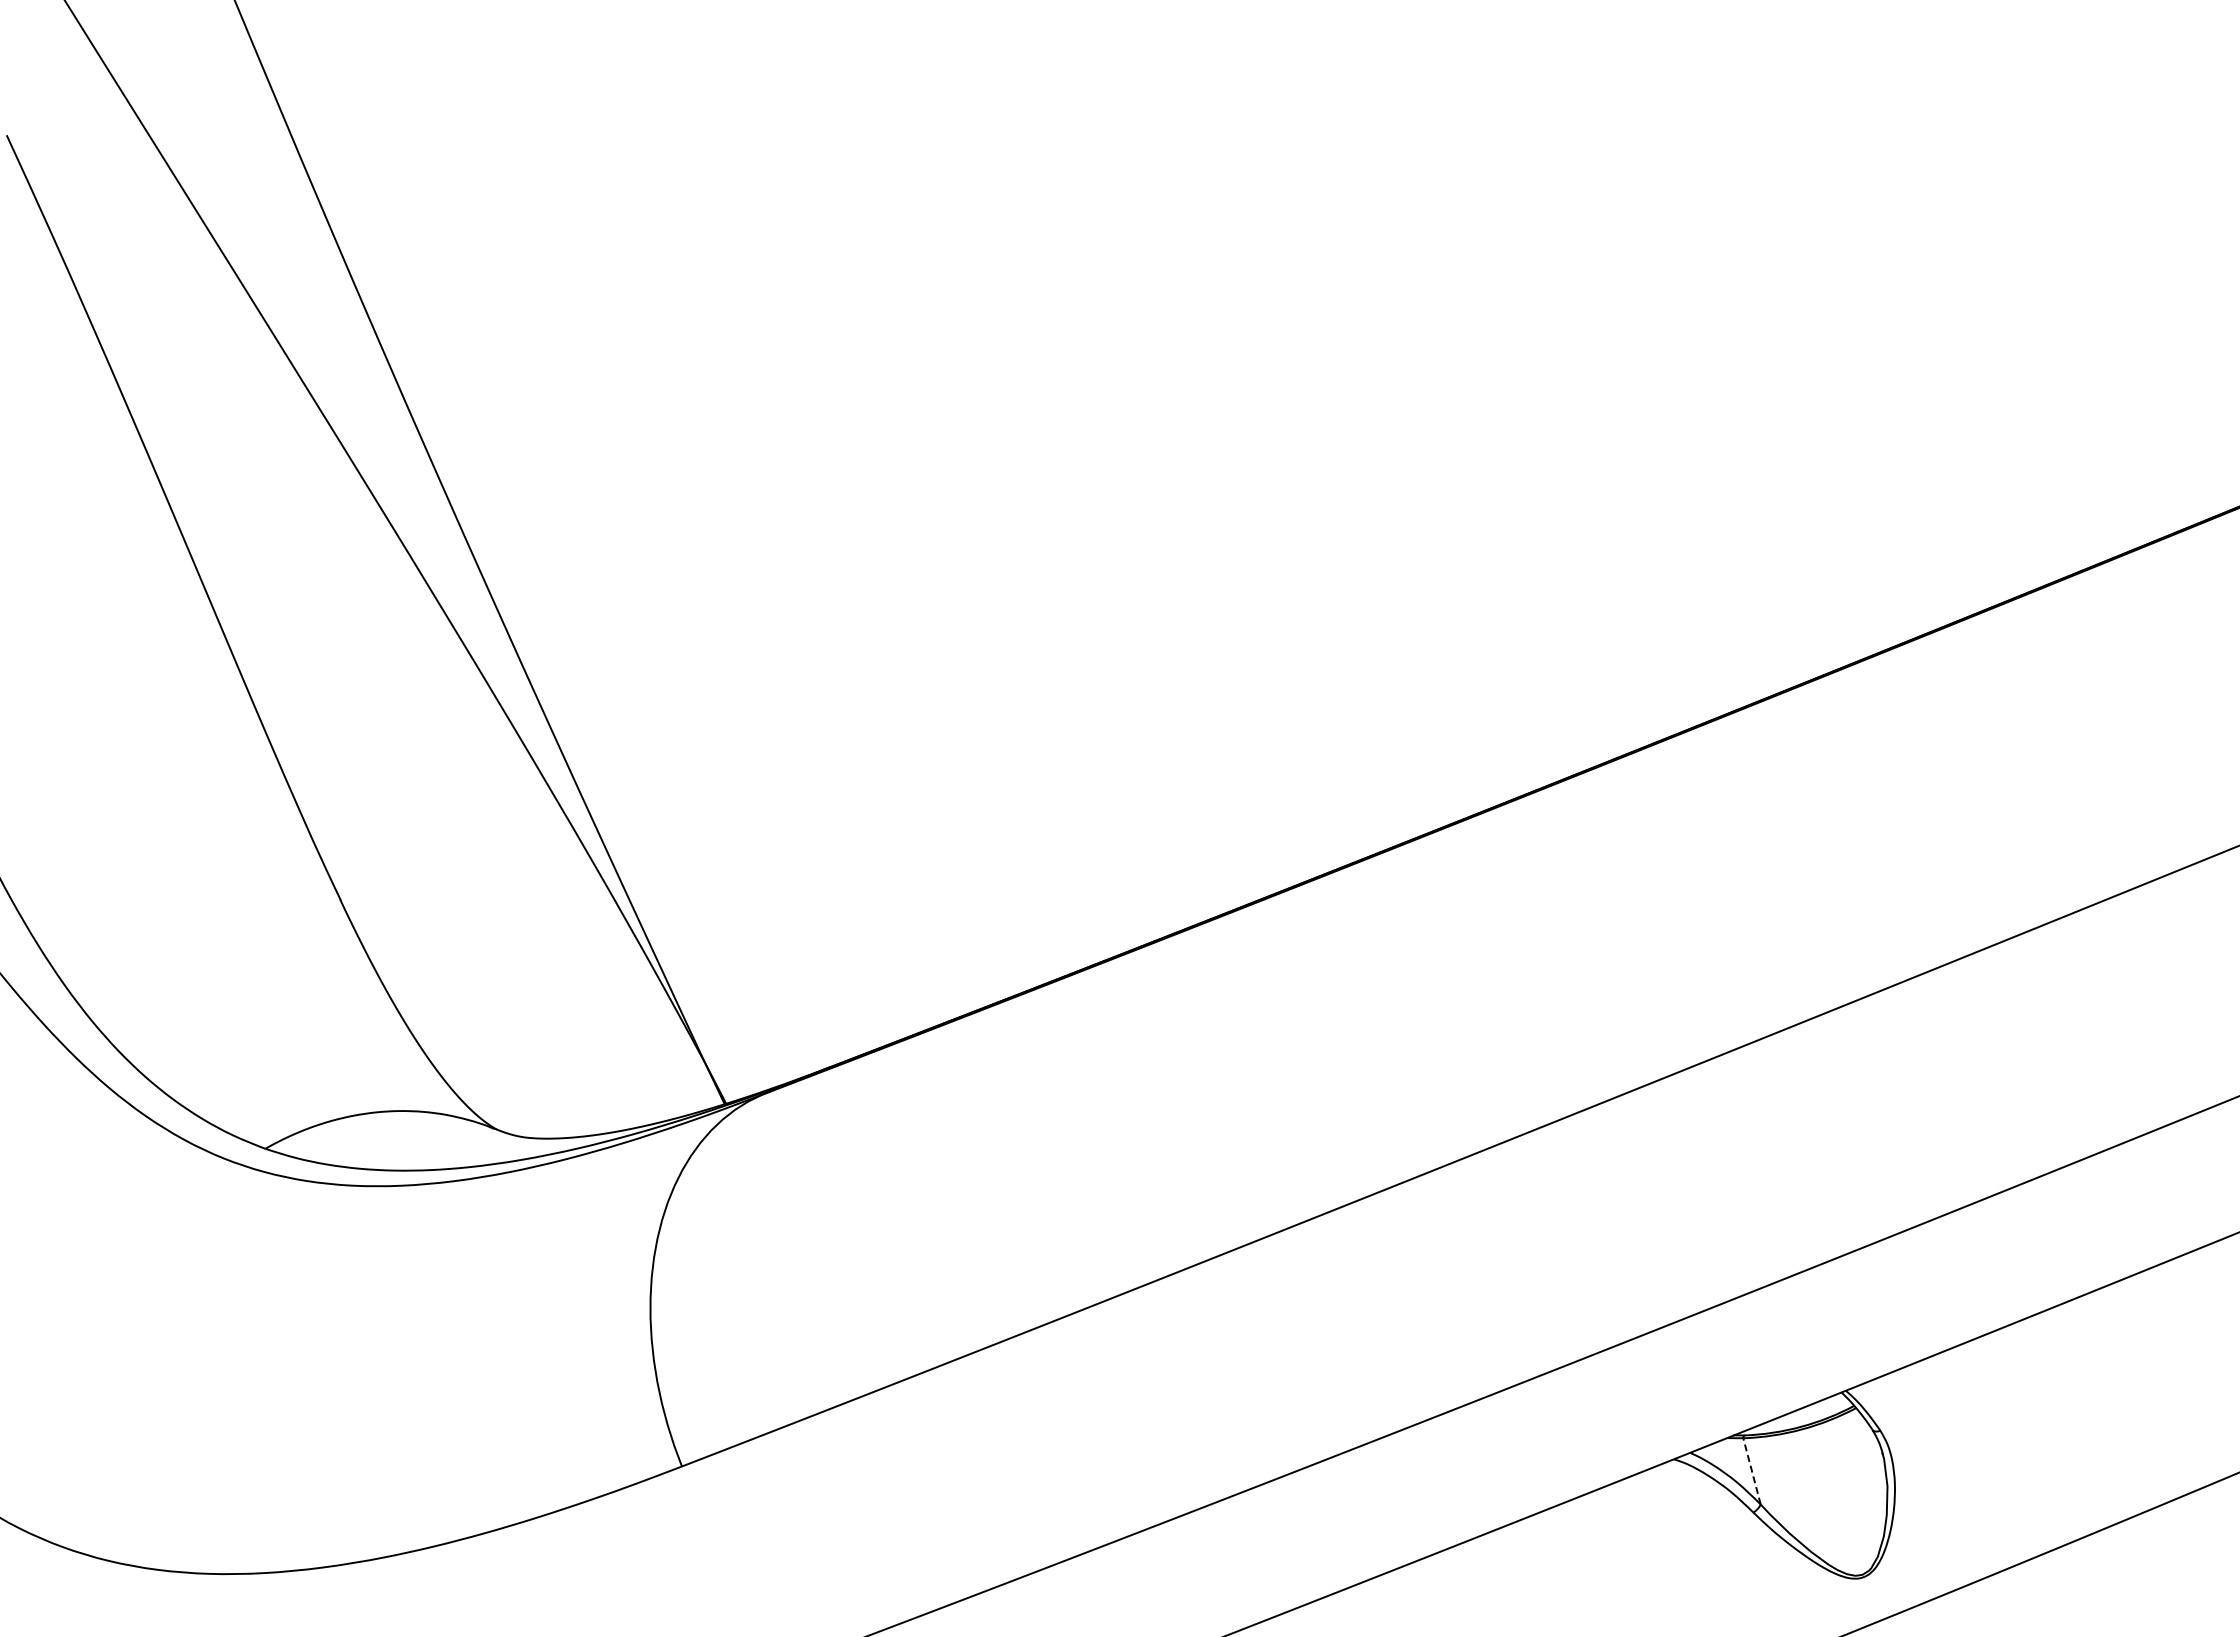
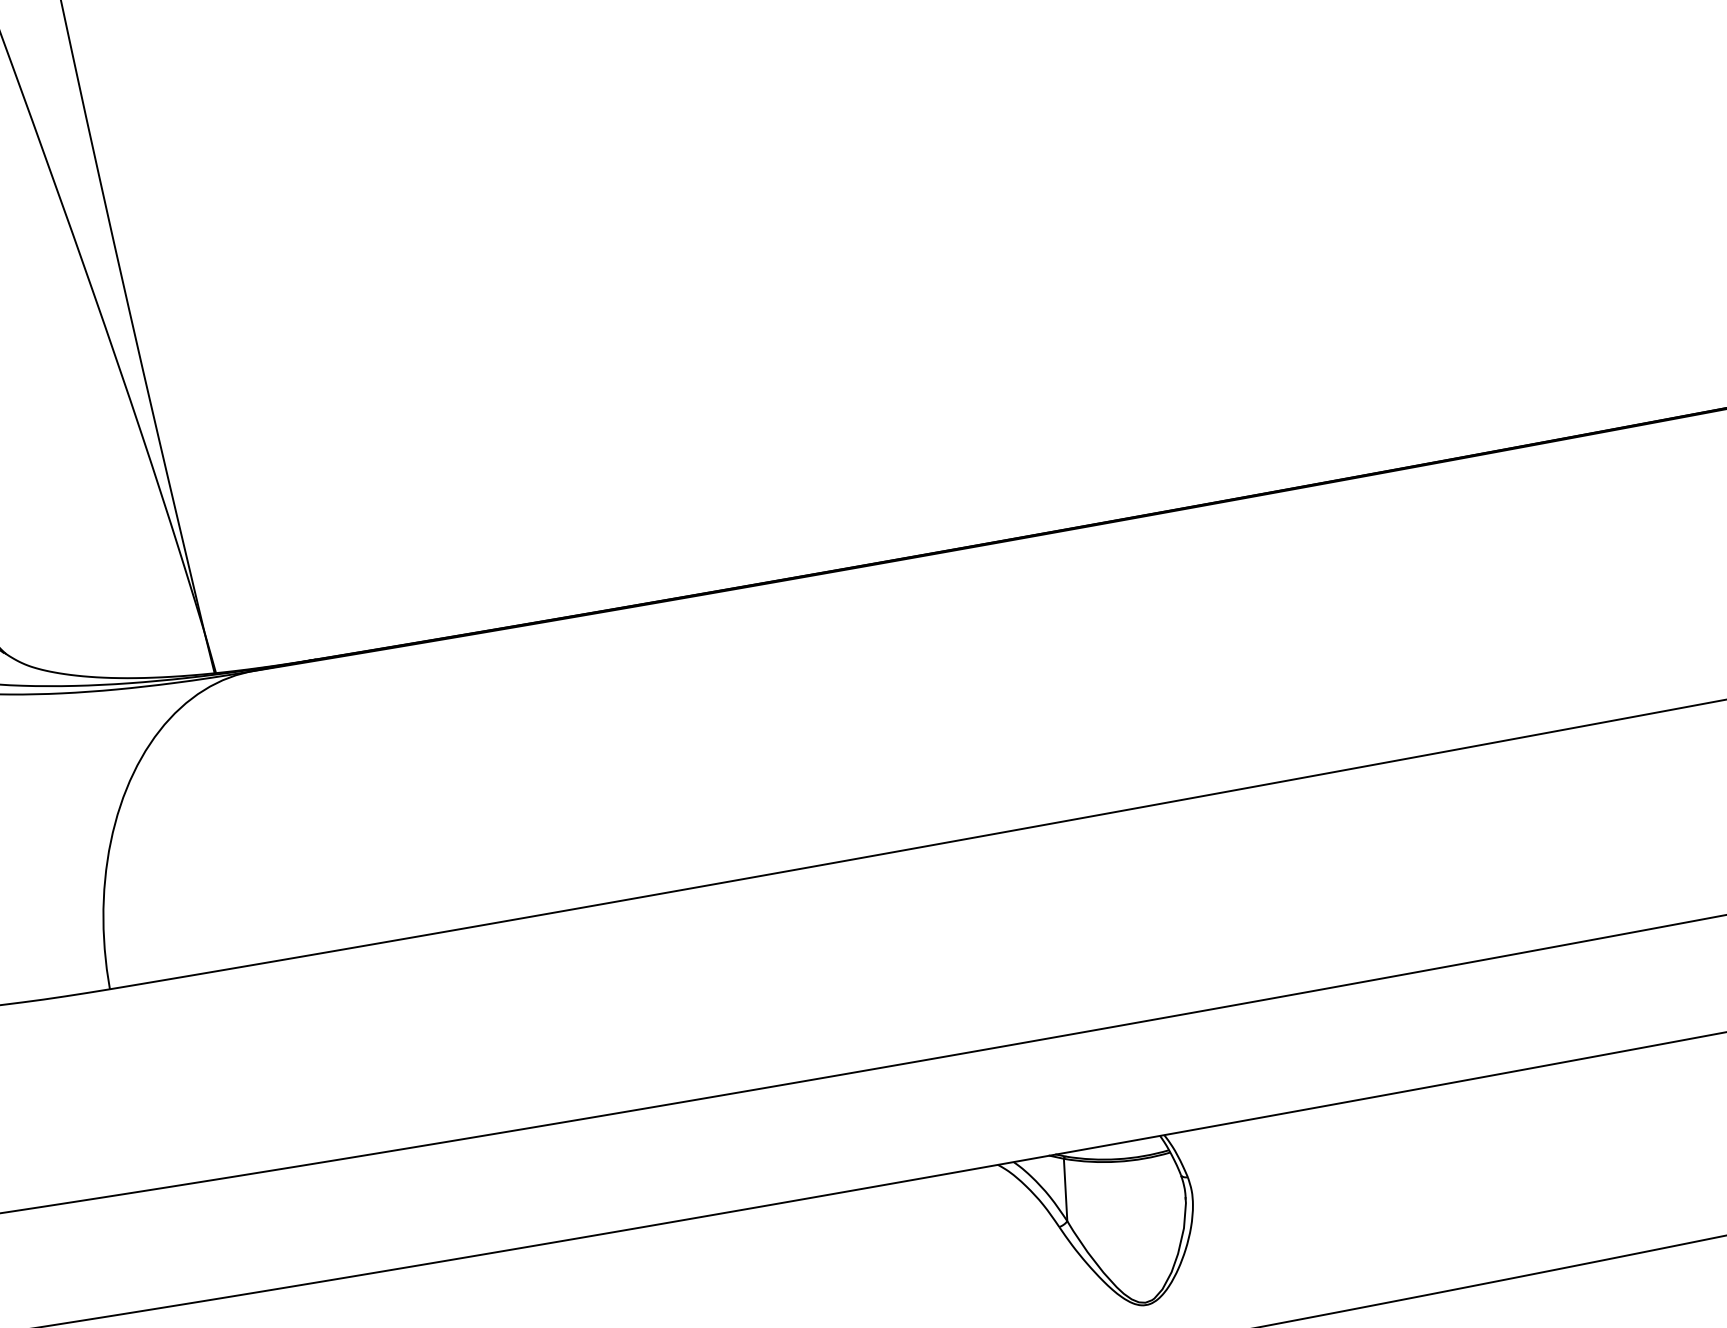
line: (1751, 1470) -> (1065, 1189), dashed -> solid

